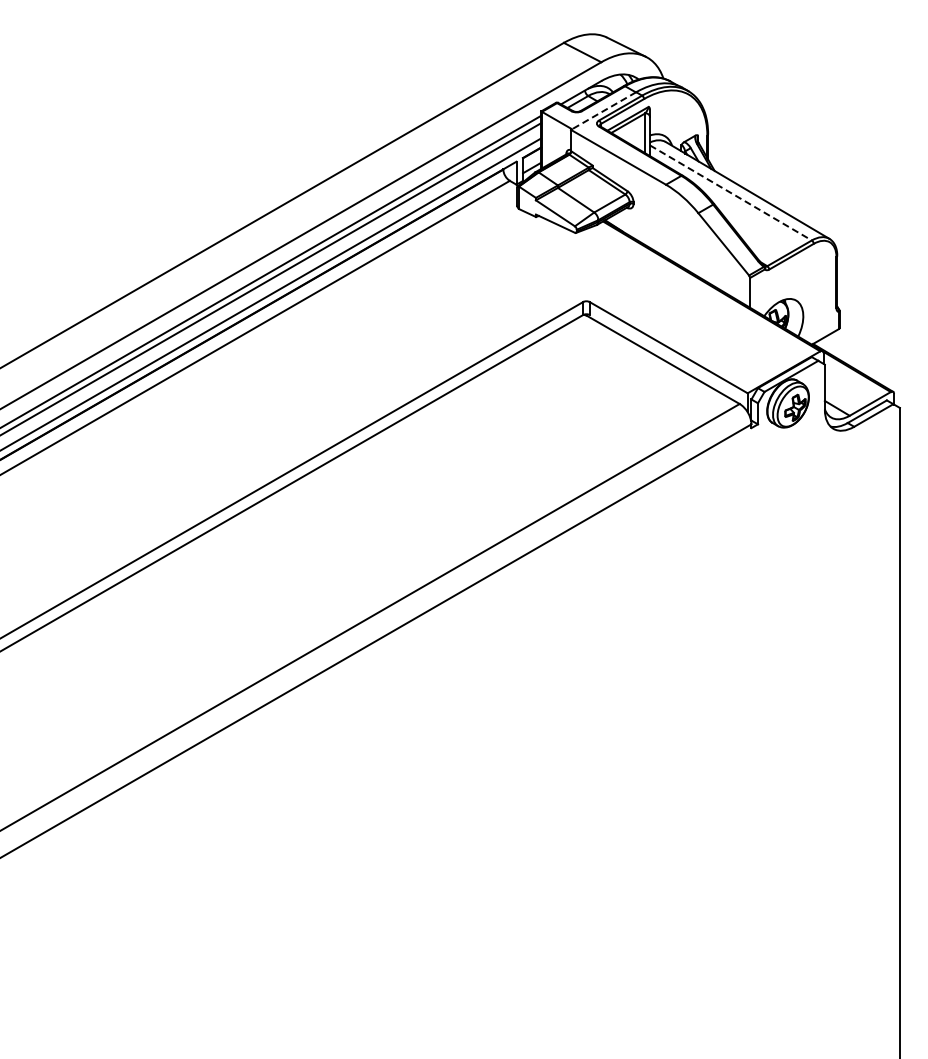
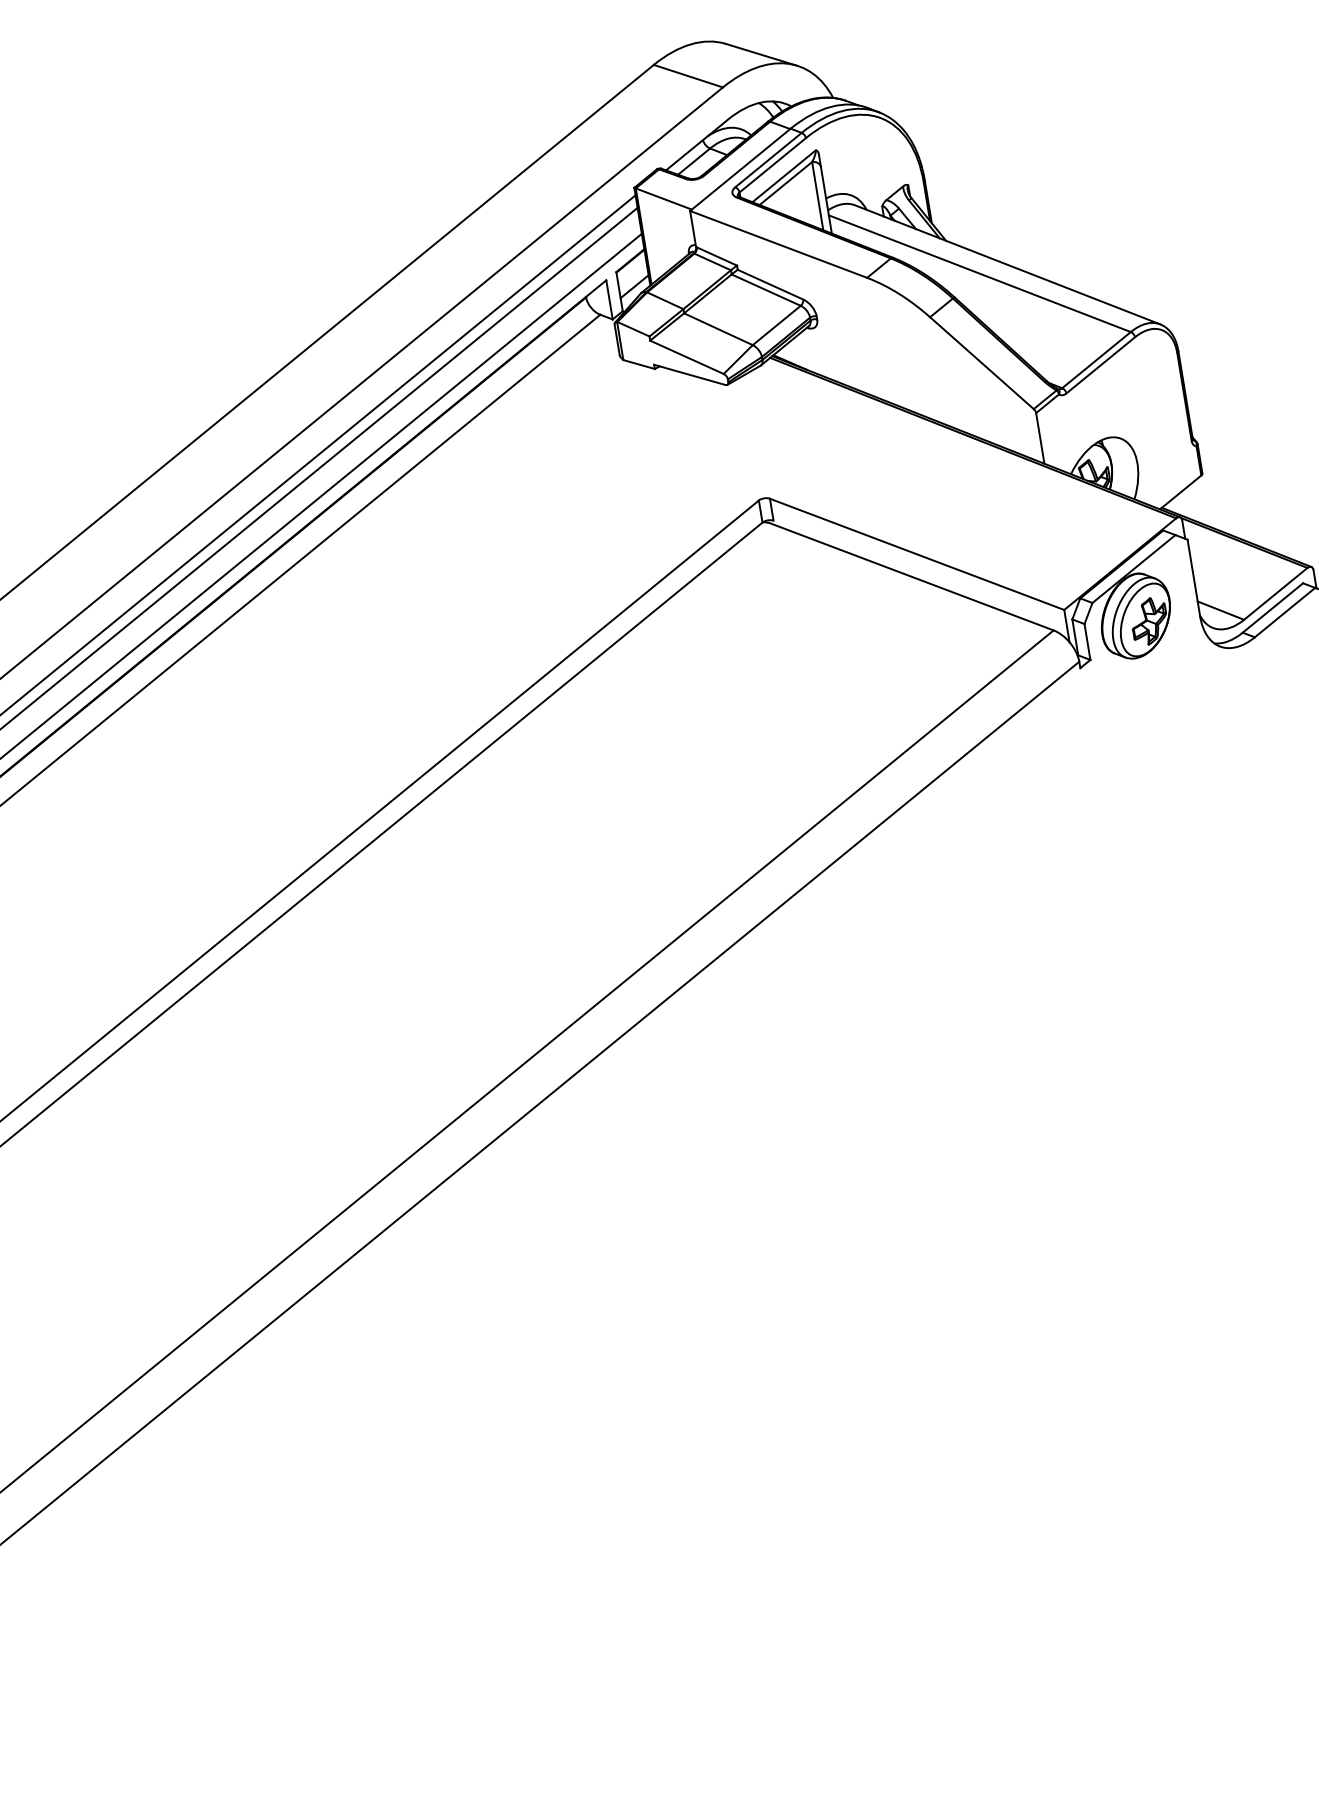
line: (603, 111) -> (740, 170), dashed -> solid
line: (730, 192) -> (979, 273), dashed -> solid

